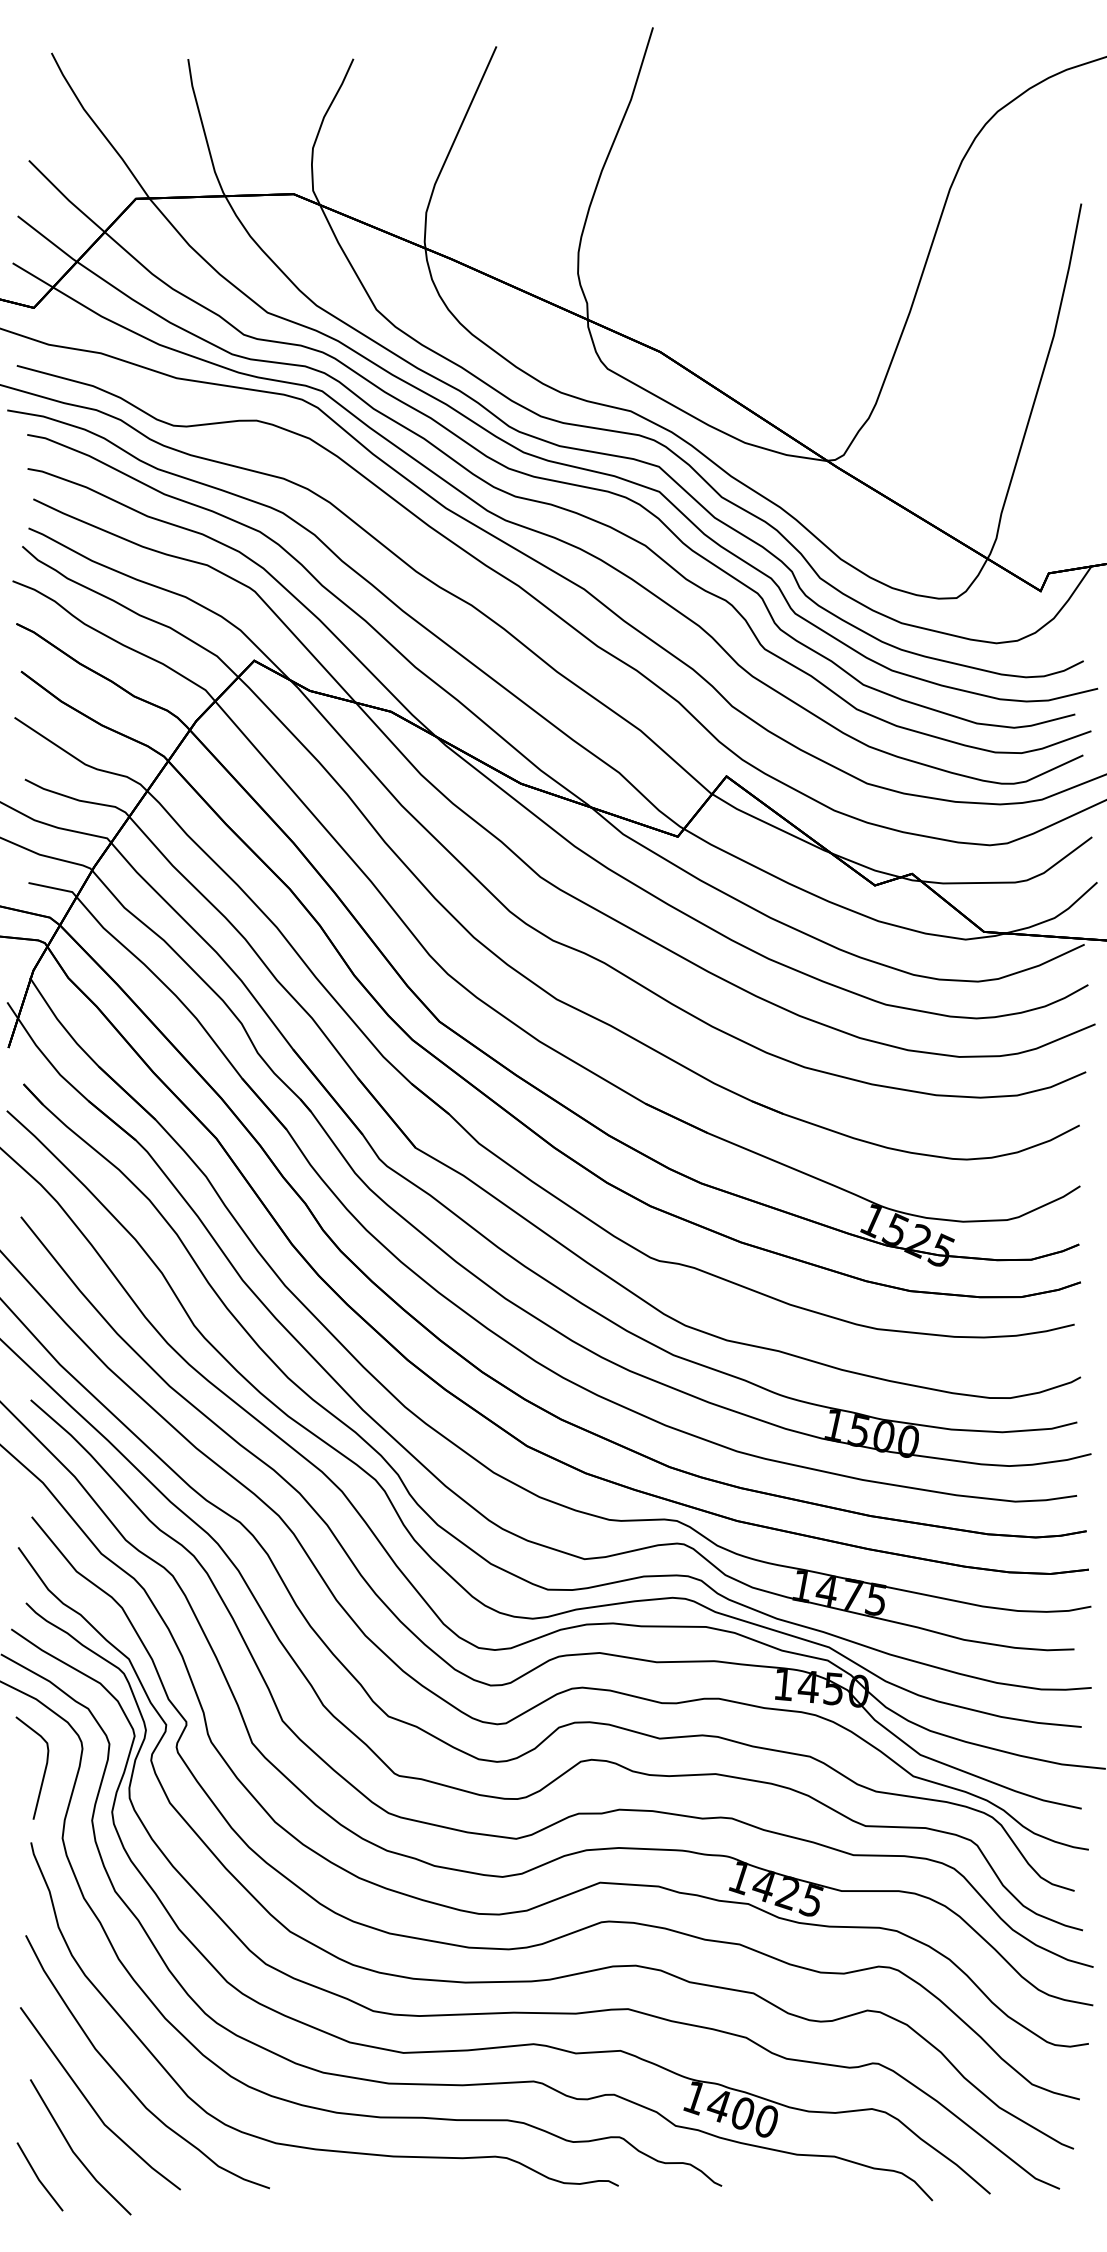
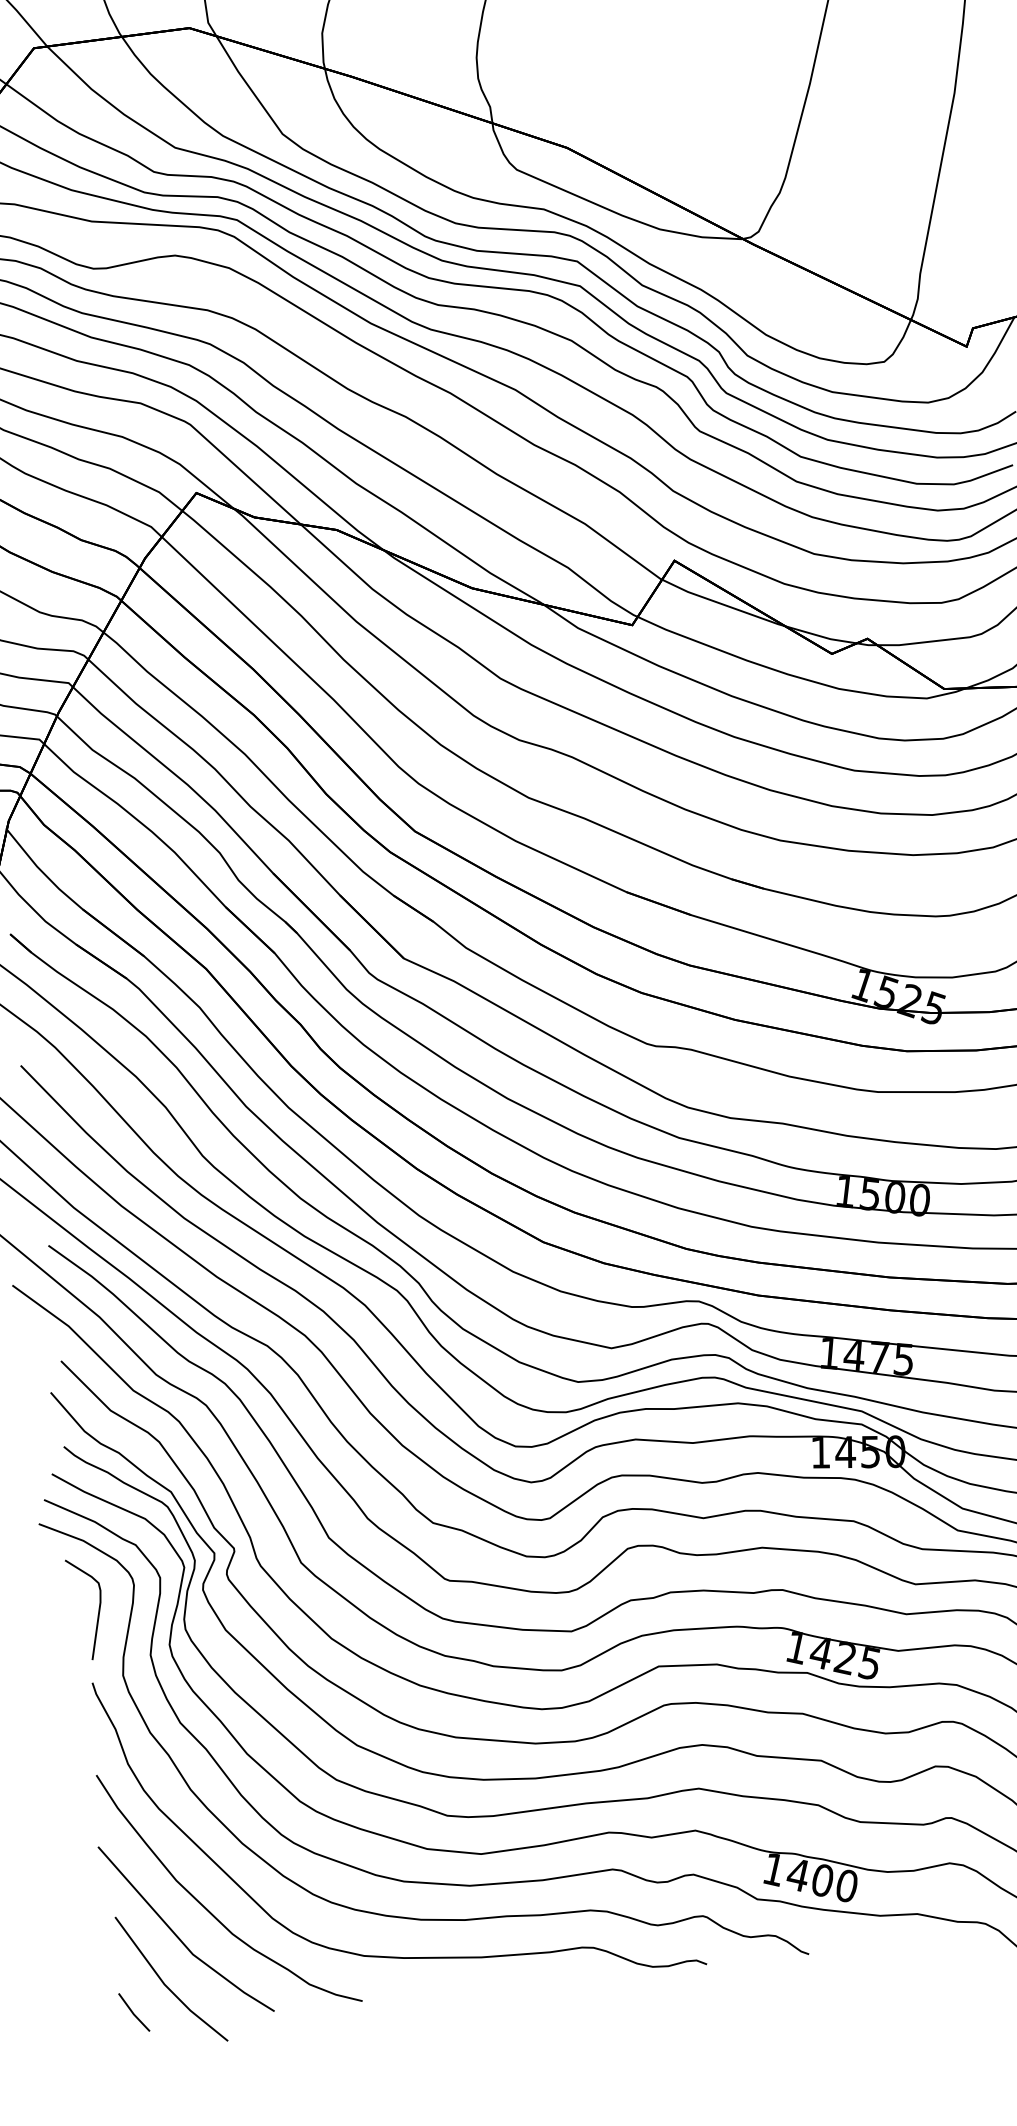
part: (39, 2176) -> (133, 2012), size x0.6

